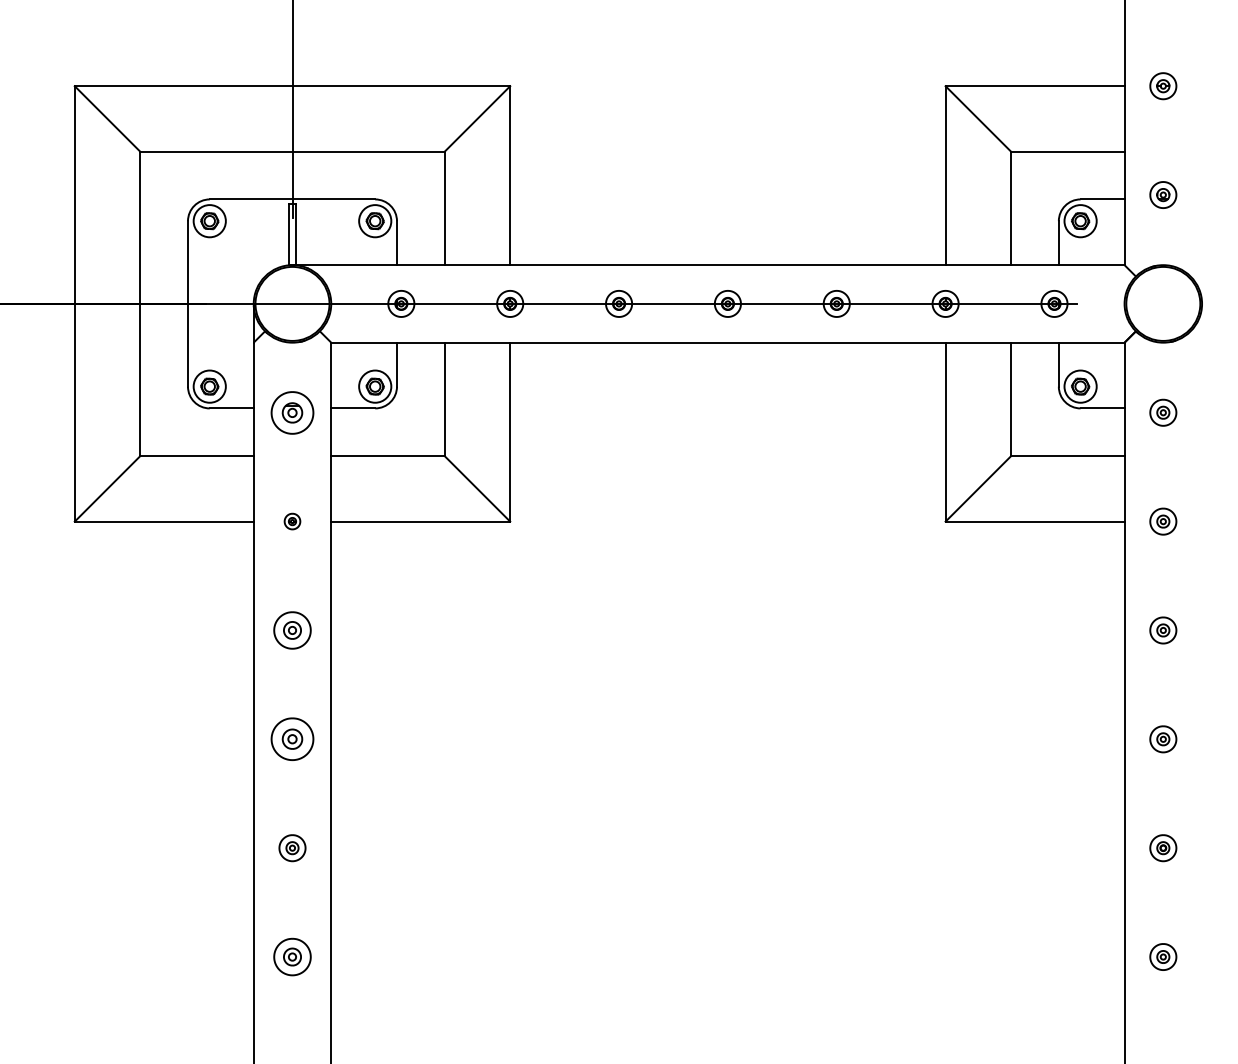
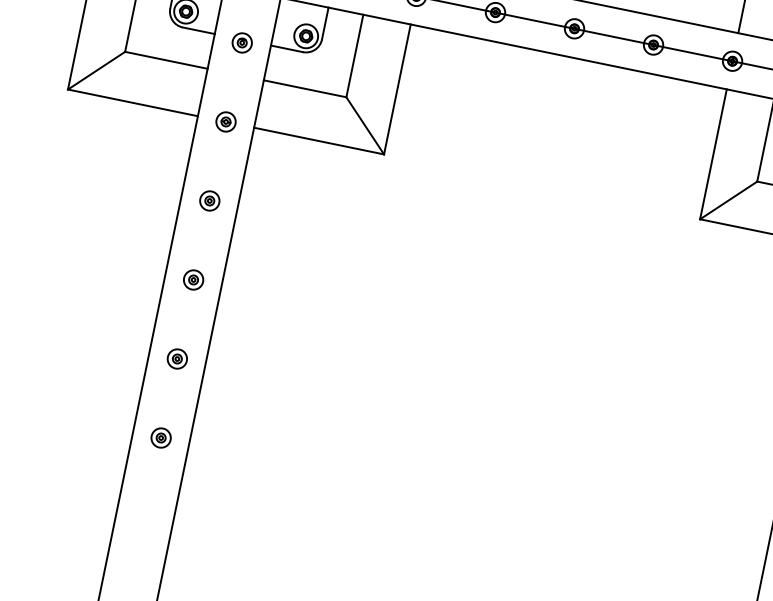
part: (292, 412) -> (242, 42), size x0.62
part: (292, 521) -> (226, 121), size x1.67
part: (292, 630) -> (209, 201), size x0.71
part: (292, 739) -> (193, 280), size x0.62
part: (292, 956) -> (161, 437), size x0.71

